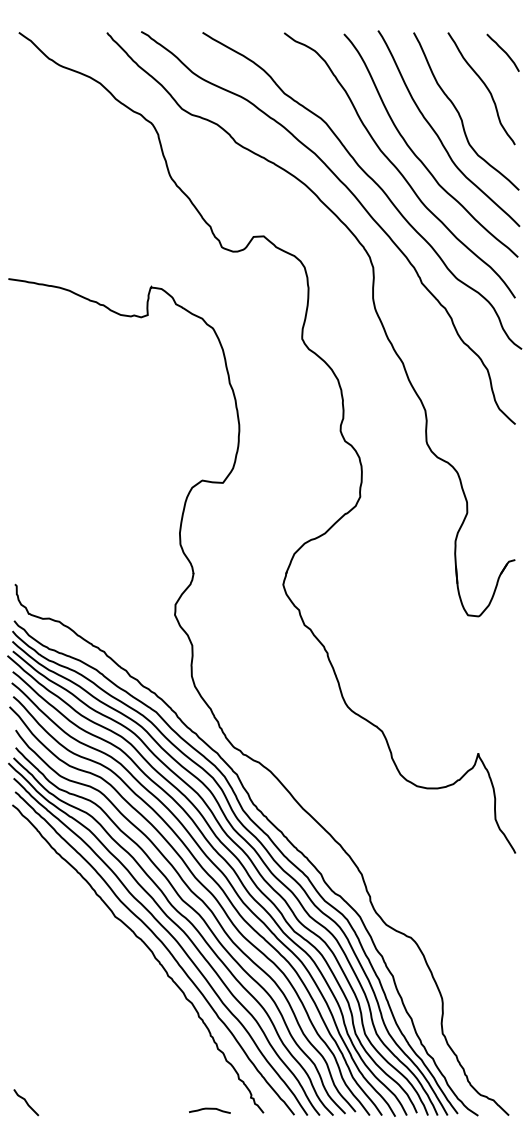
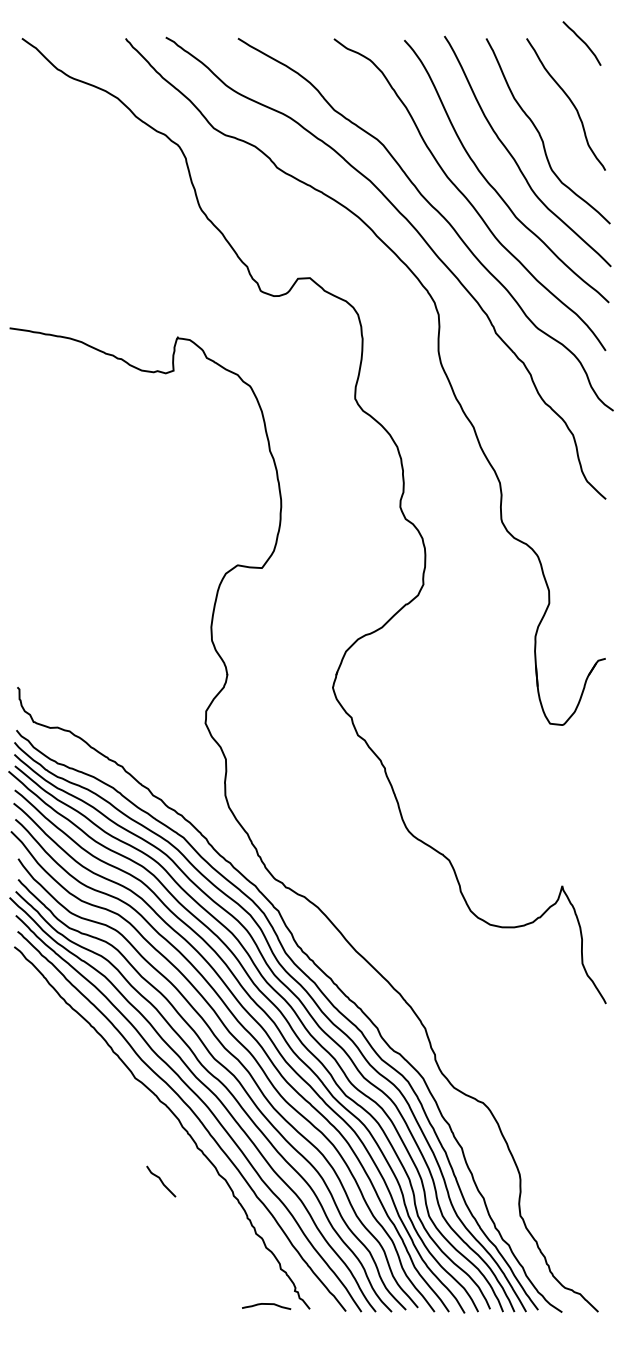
curve: (503, 51) -> (582, 41), moved
curve: (26, 1102) -> (161, 1181), moved
curve: (209, 1109) -> (266, 1304), moved

